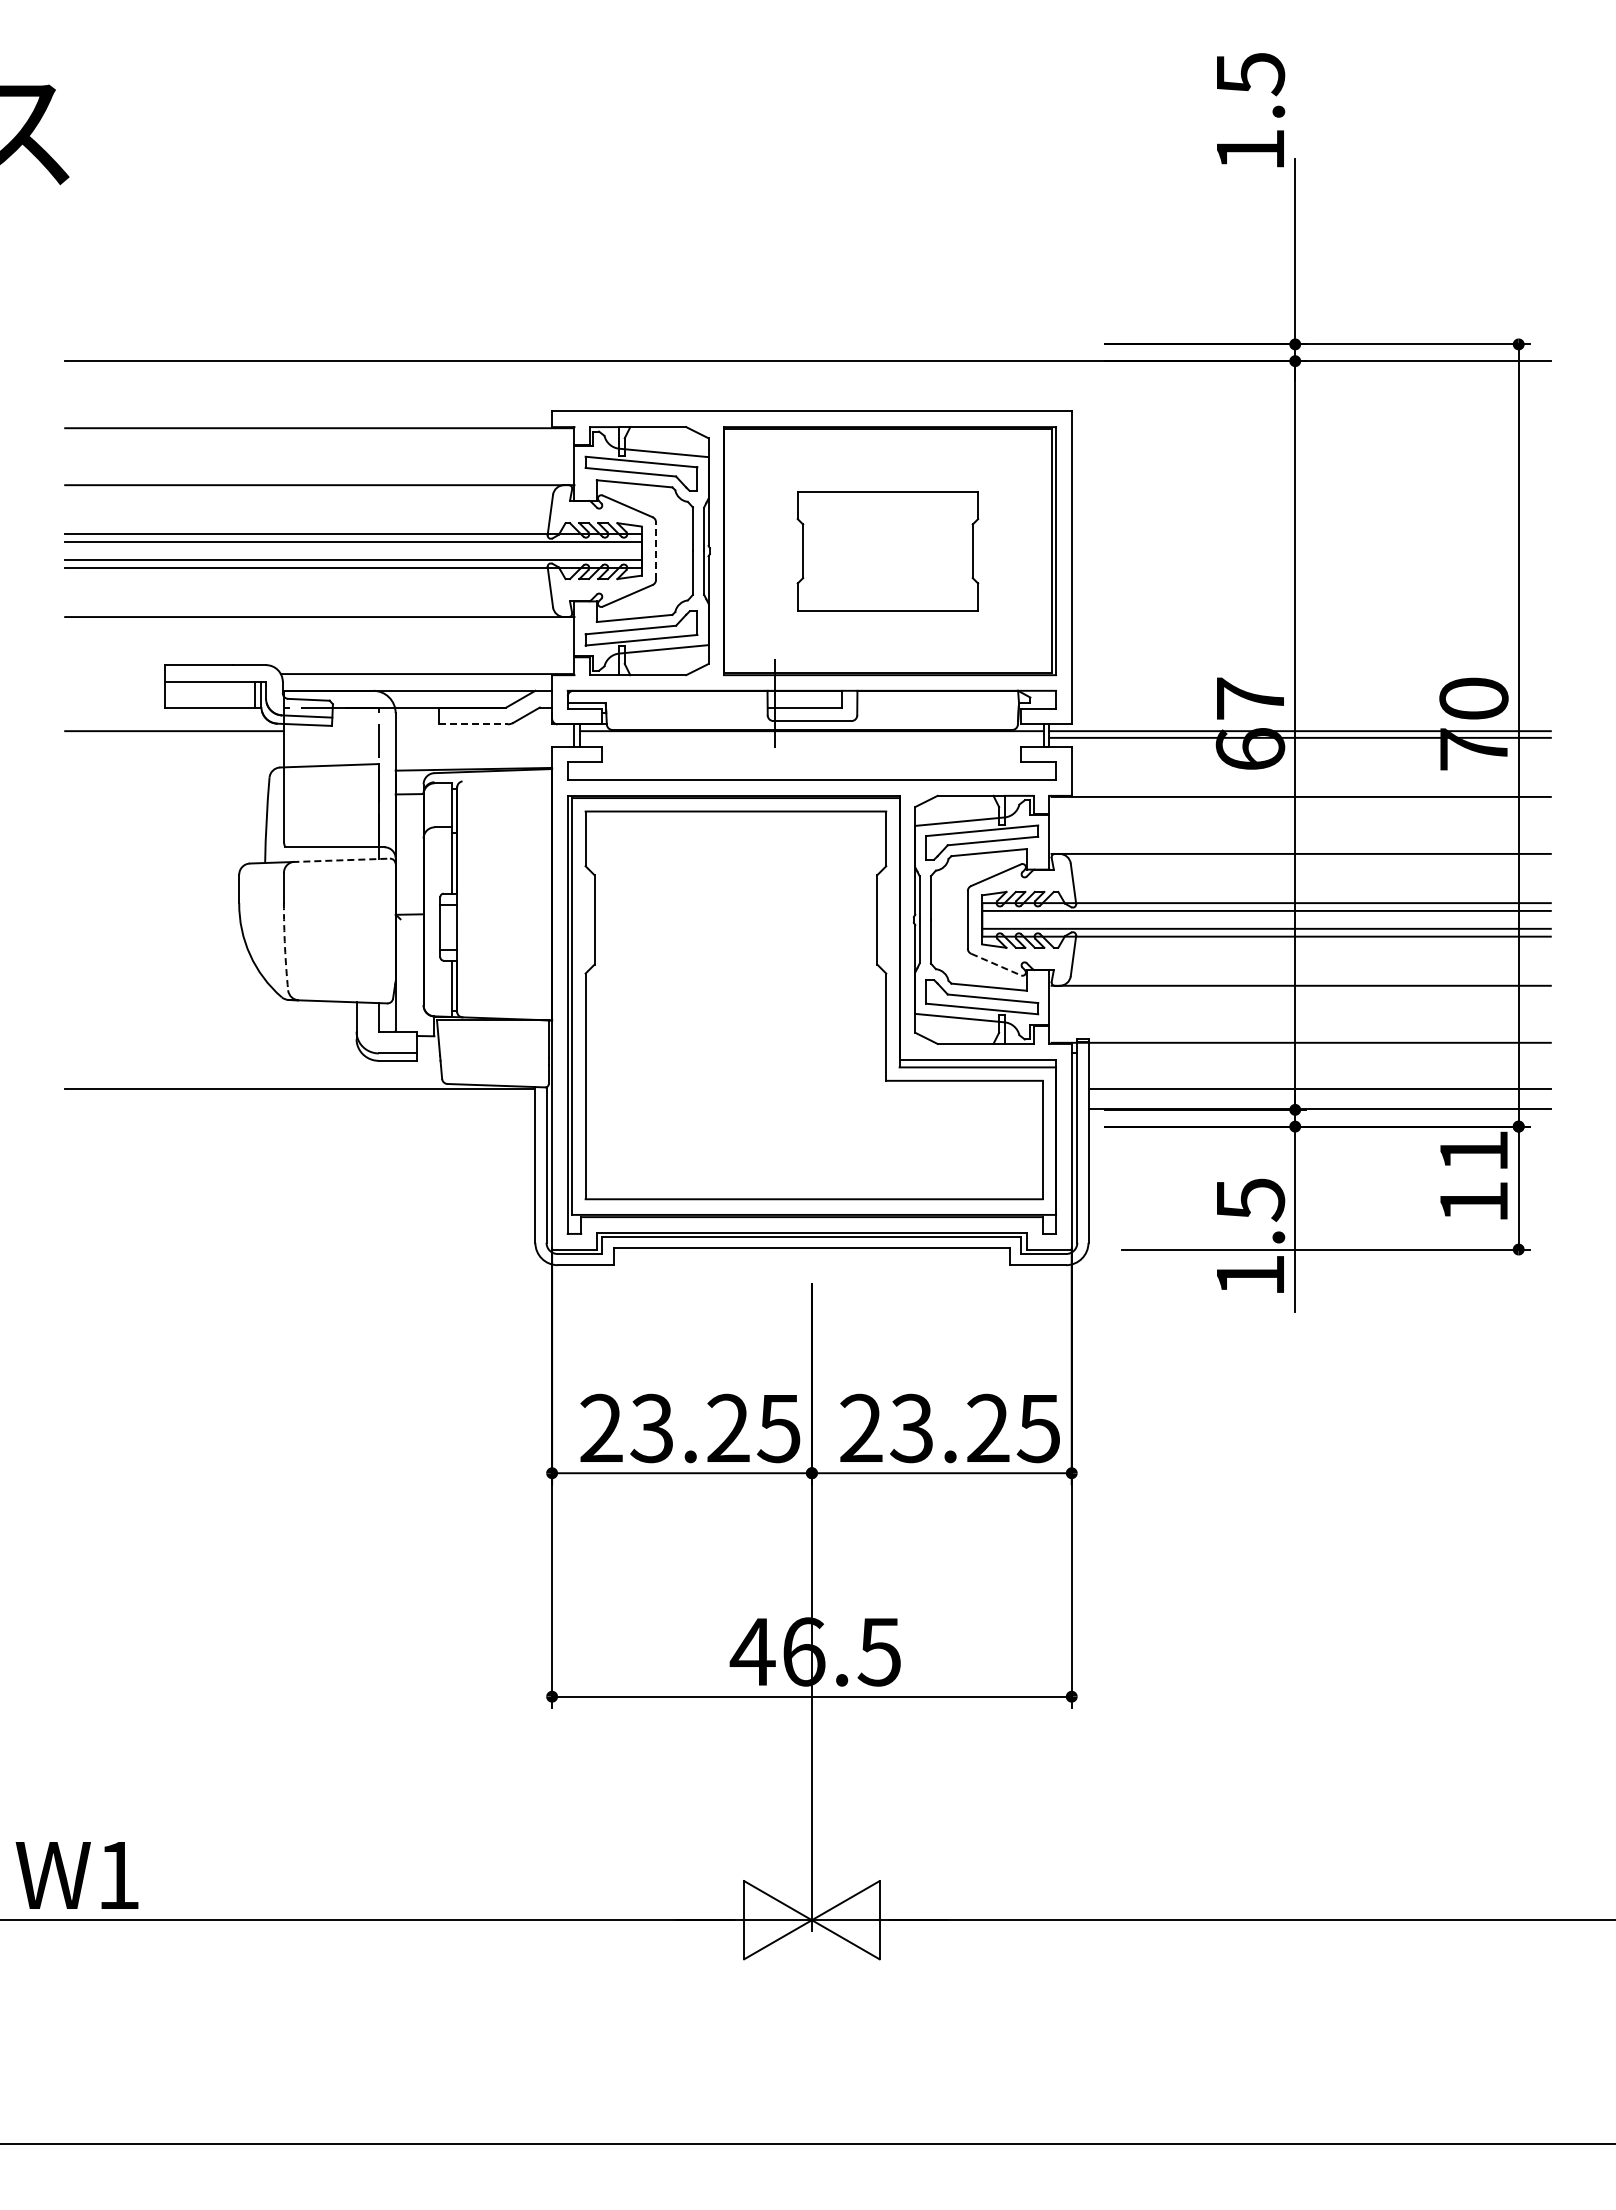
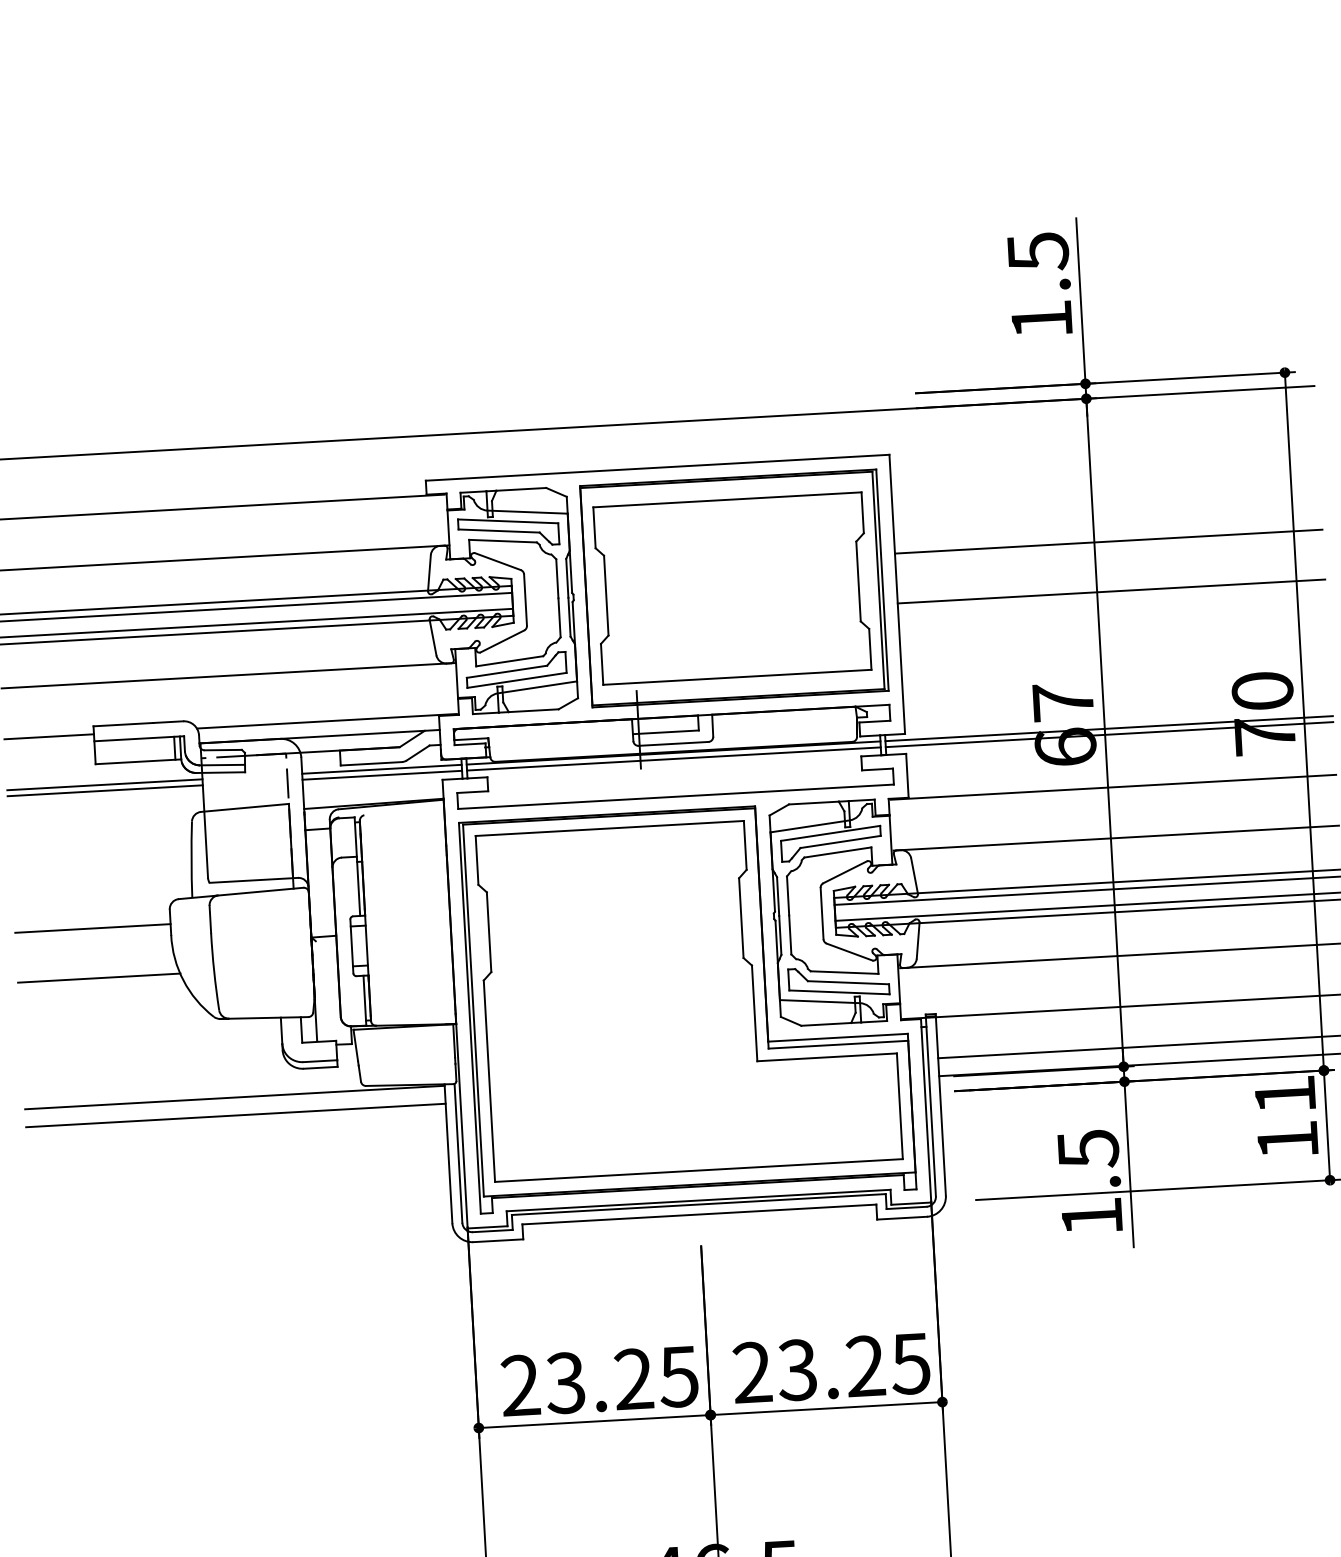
text: (1251, 110) -> (1040, 284), moved
line: (1310, 522) -> (1108, 541), added
line: (656, 551) -> (525, 600), dashed -> solid
part: (887, 551) -> (732, 588), size x1.67
line: (1310, 578) -> (1110, 591), added
line: (115, 674) -> (49, 737), added
line: (474, 724) -> (372, 763), dashed -> solid
line: (484, 731) -> (381, 769), added
line: (174, 737) -> (105, 790), added
line: (484, 737) -> (381, 774), added
line: (811, 737) -> (673, 758), added
line: (341, 860) -> (260, 891), dashed -> solid
line: (152, 890) -> (93, 928), added
line: (156, 946) -> (99, 977), added
arc: (284, 946) -> (213, 971), dashed -> solid
line: (996, 964) -> (849, 951), dashed -> solid
line: (300, 1108) -> (236, 1115), added

